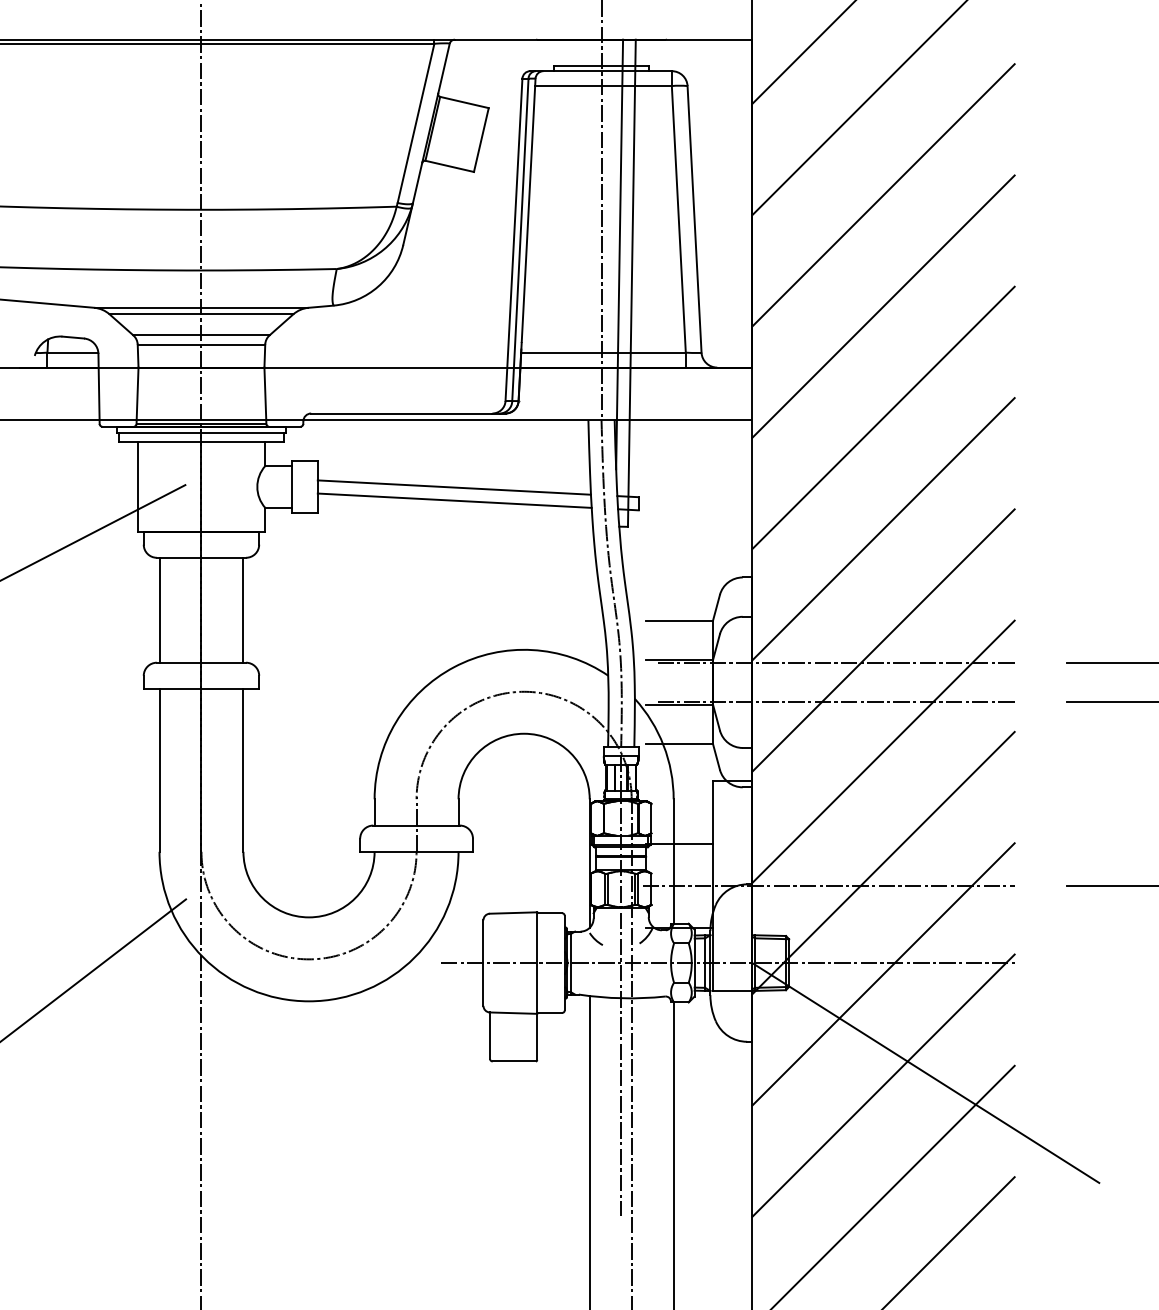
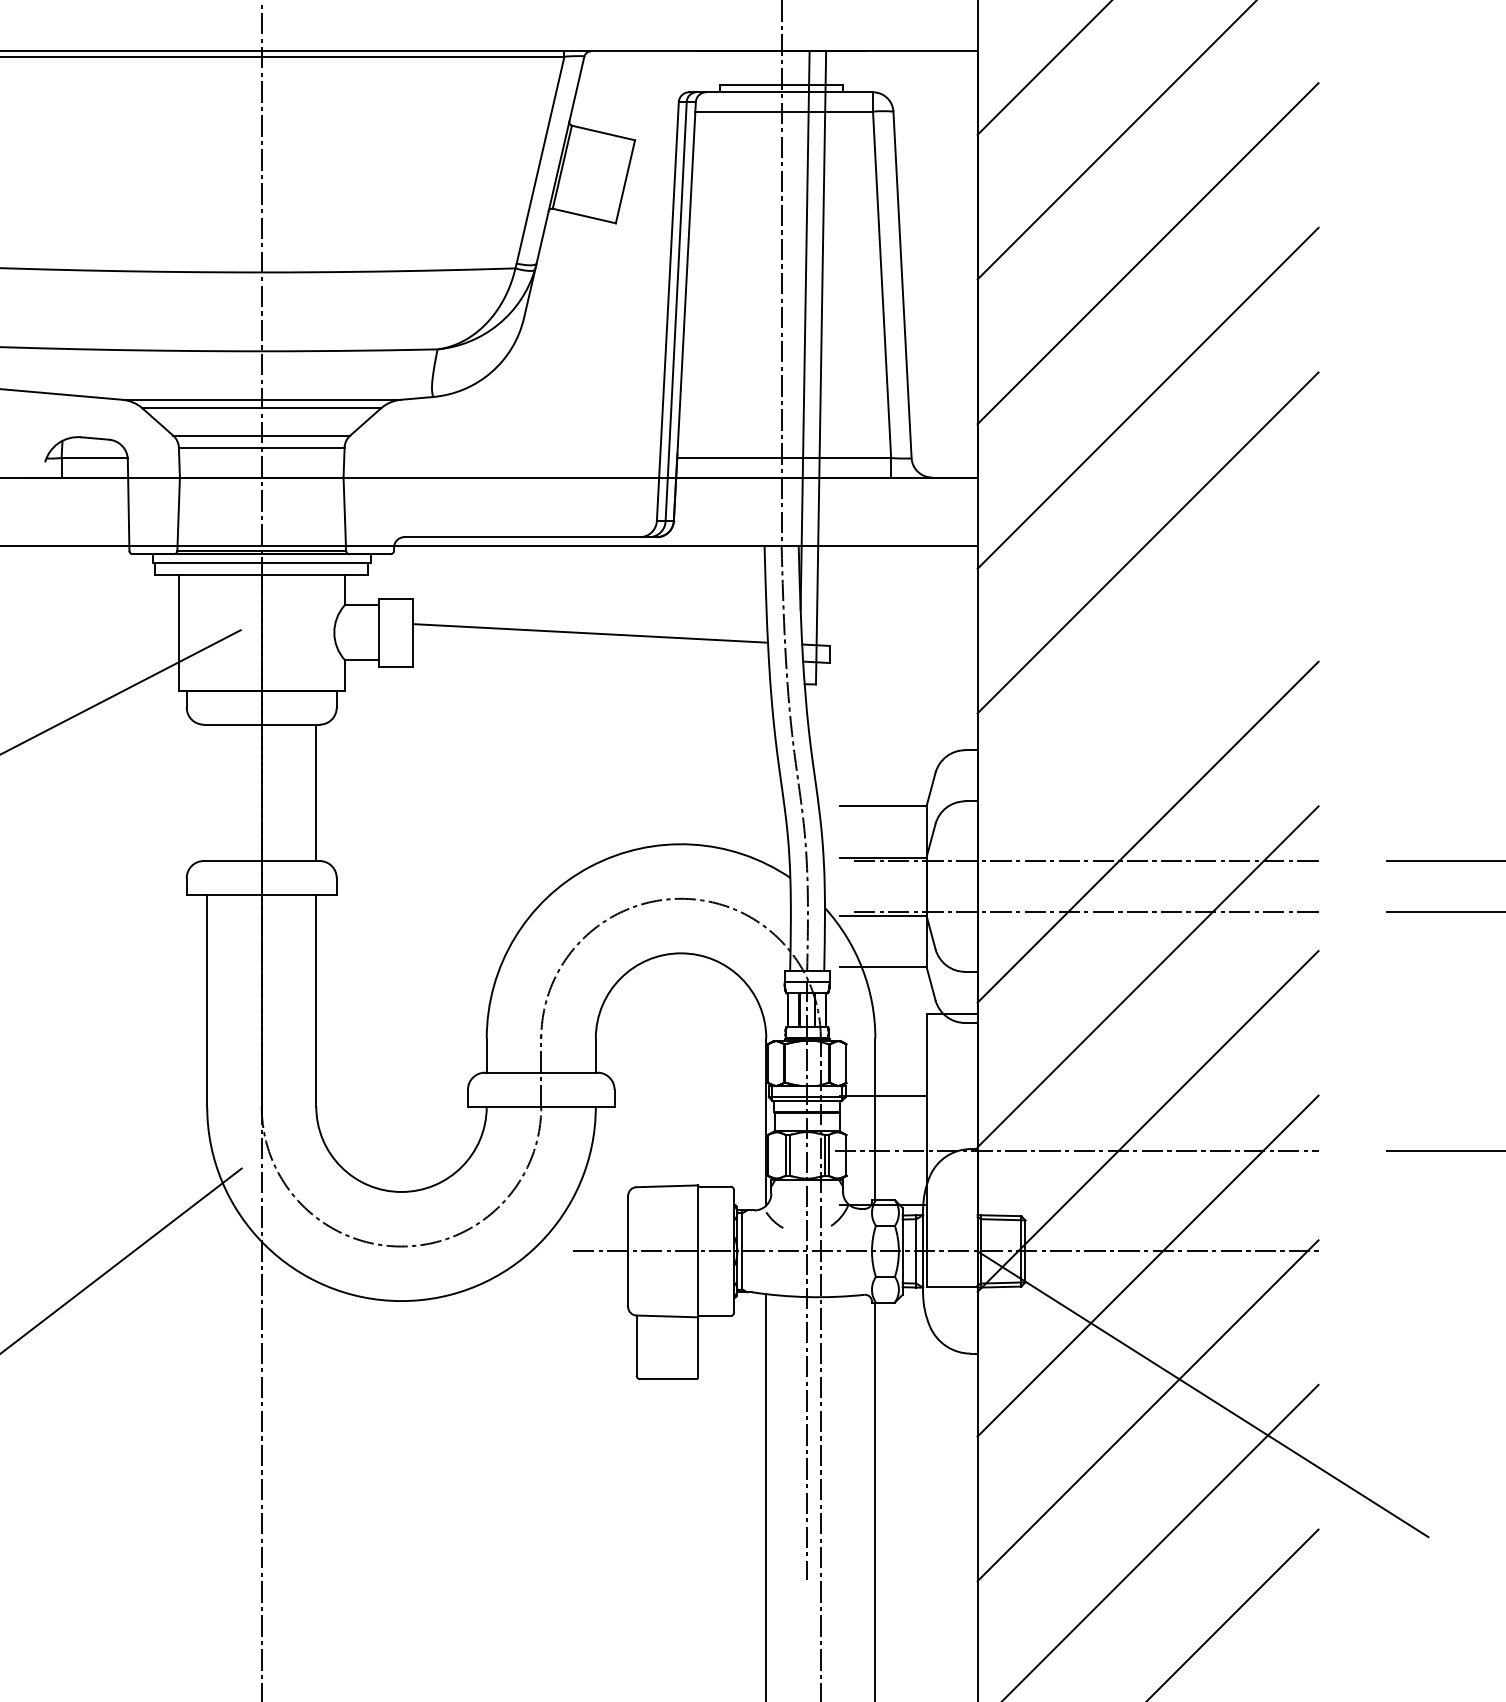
line: (454, 500) -> (590, 650), removed
line: (883, 529) -> (1147, 687), removed
line: (159, 609) -> (207, 792), removed

